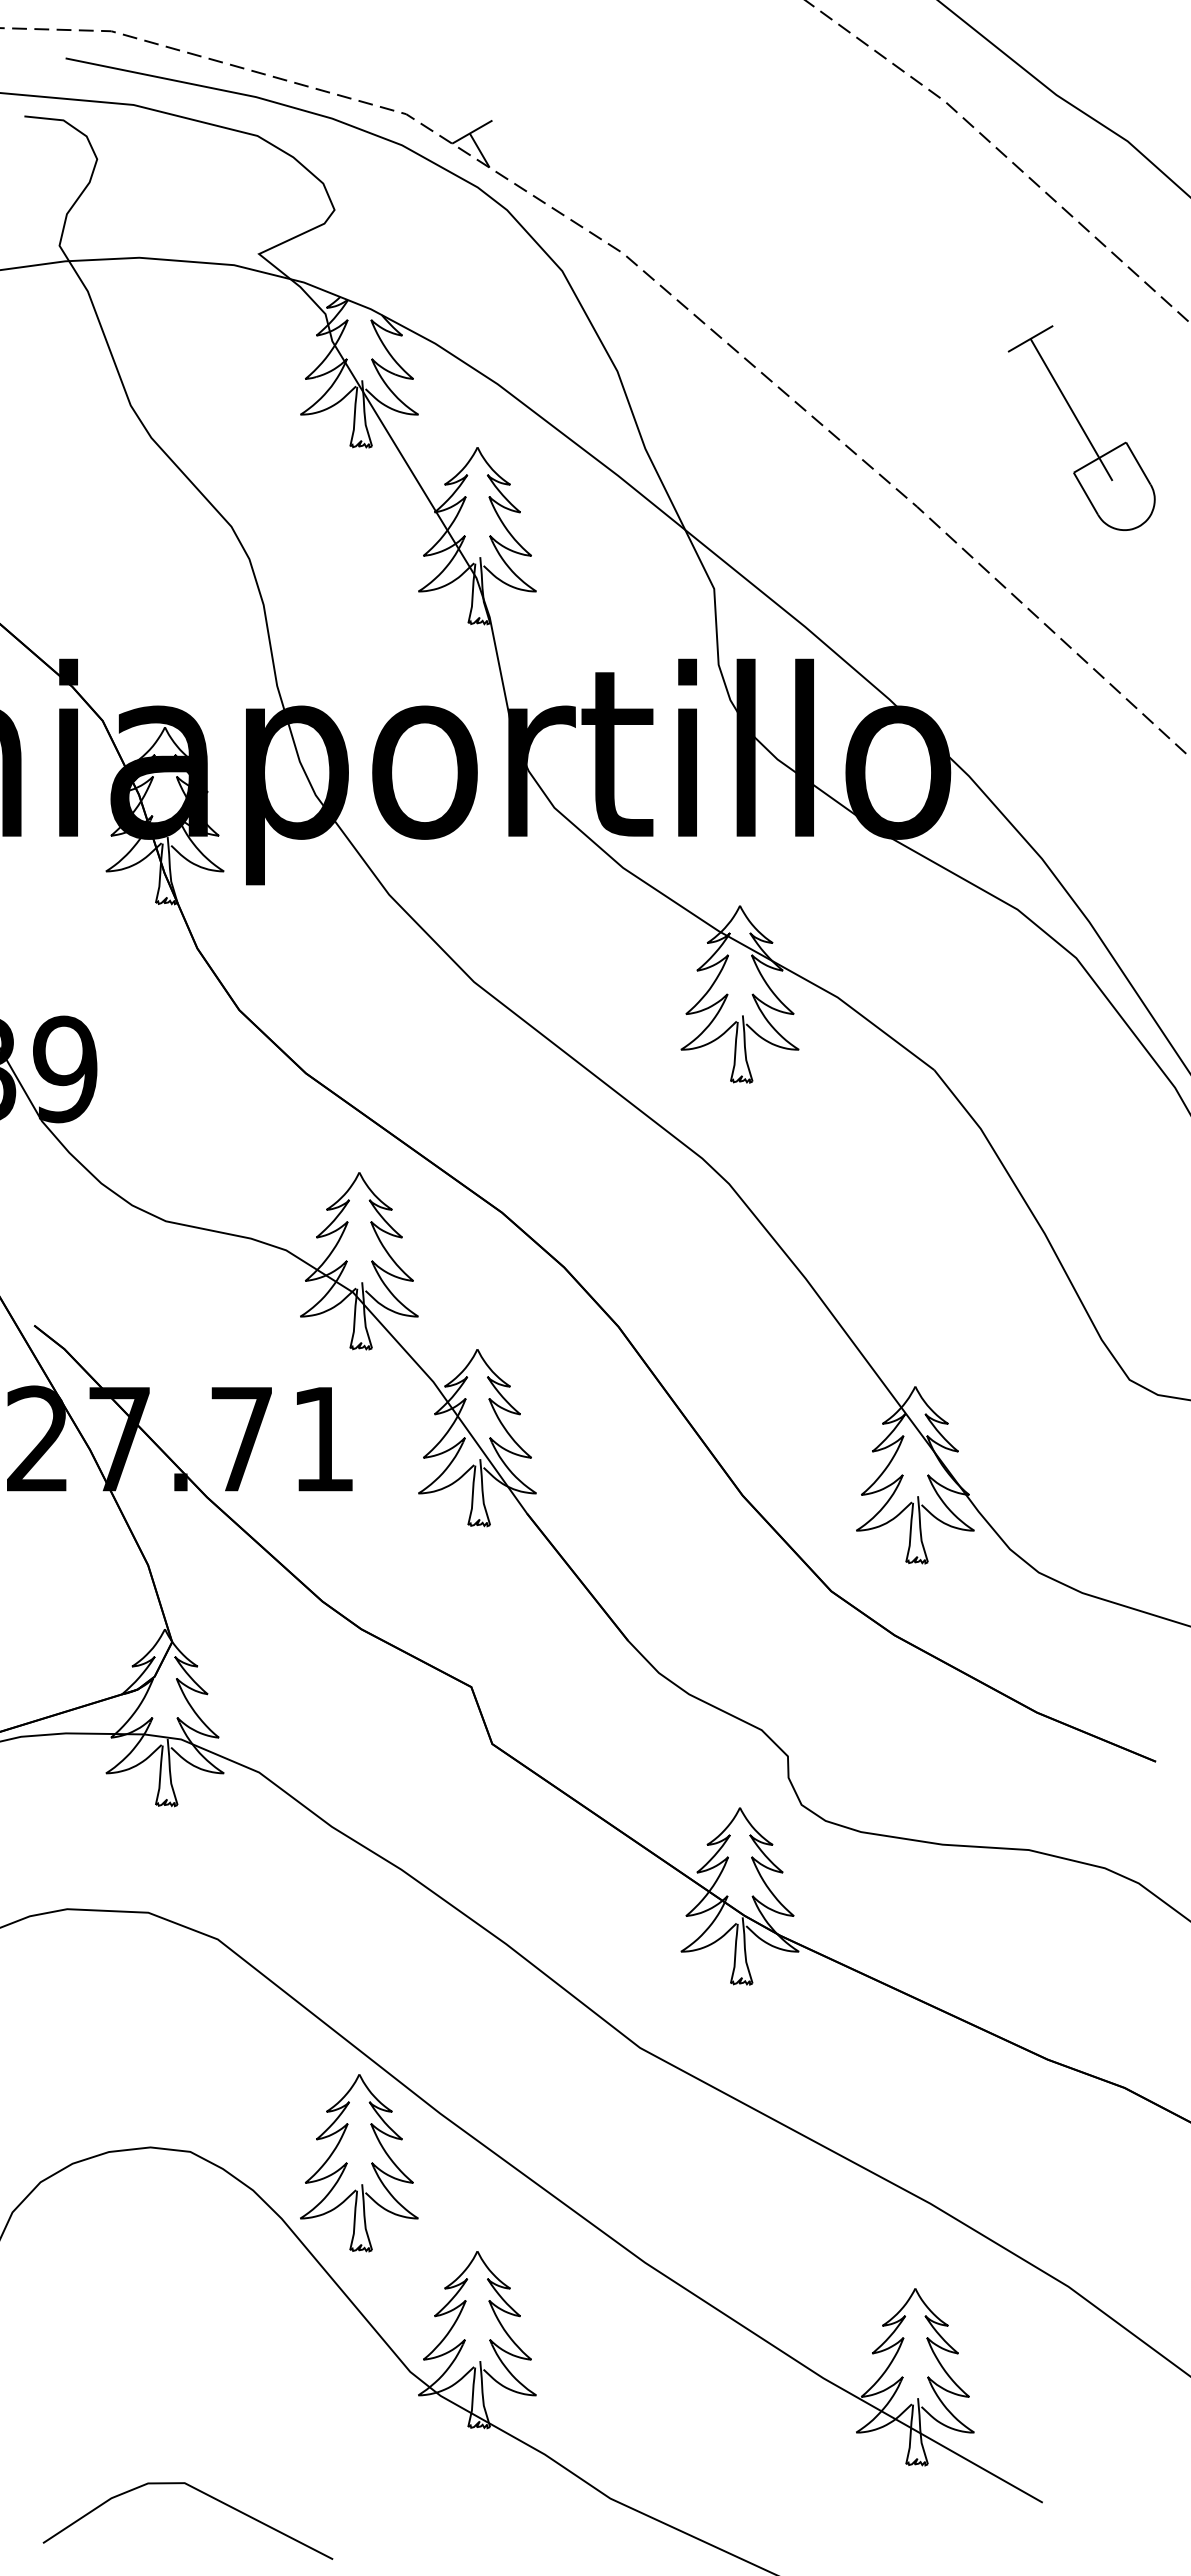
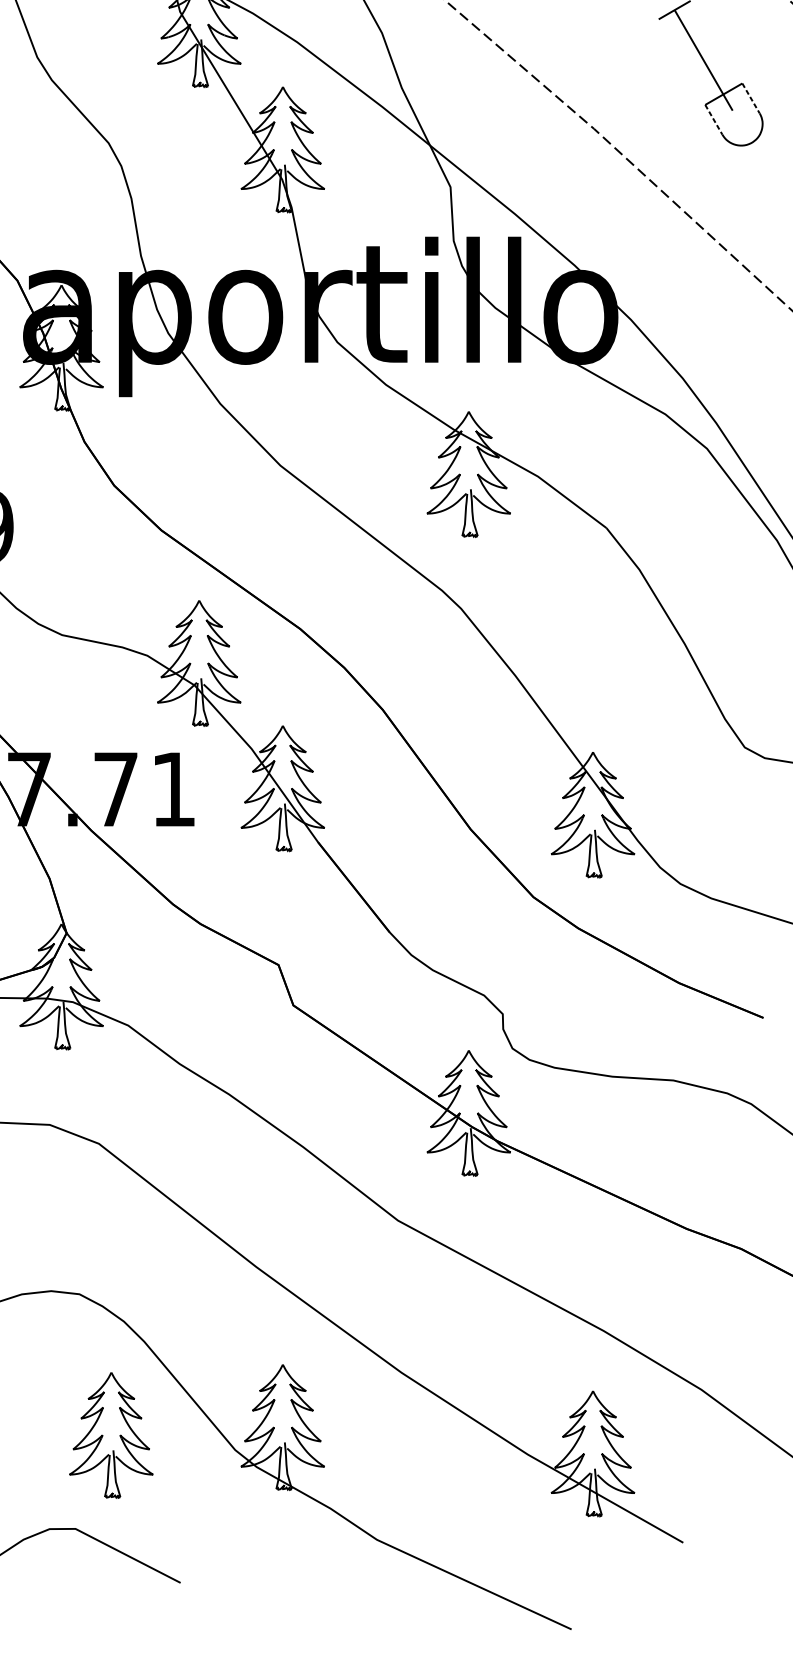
line: (1138, 464) -> (751, 99), solid -> dashed
line: (1086, 494) -> (714, 120), solid -> dashed
part: (359, 2163) -> (111, 1435), moved

